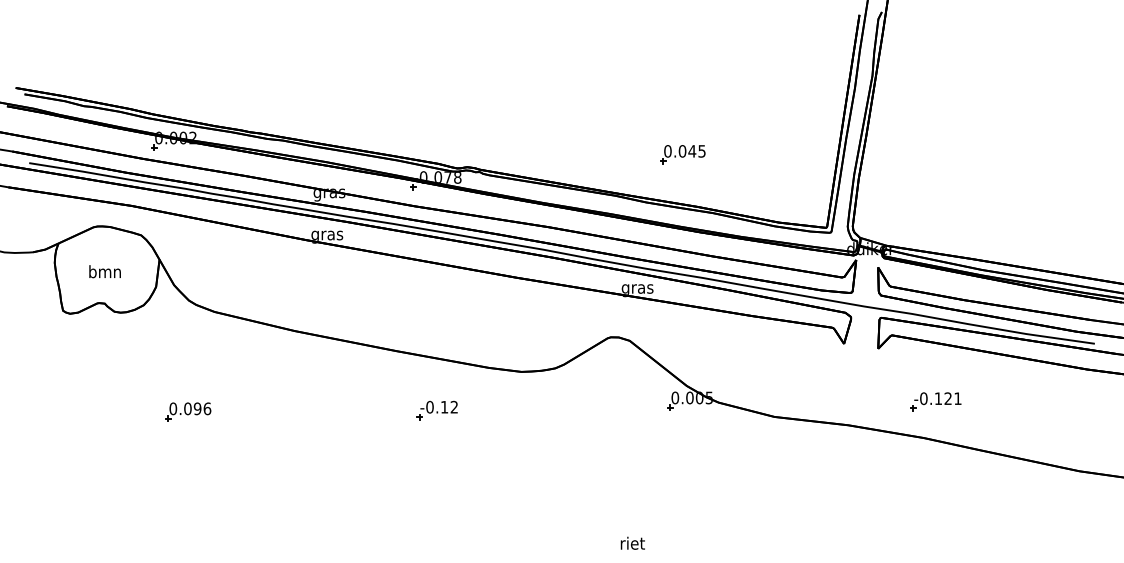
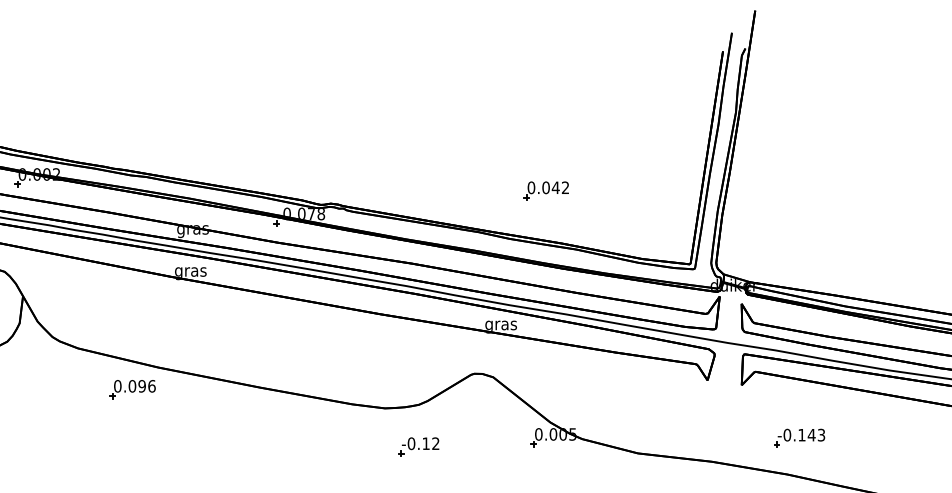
text: (701, 151) -> (565, 187), 0.045 -> 0.042
text: (952, 398) -> (816, 434), -0.121 -> -0.143
part: (436, 410) -> (418, 446), moved
part: (188, 411) -> (133, 388), moved

